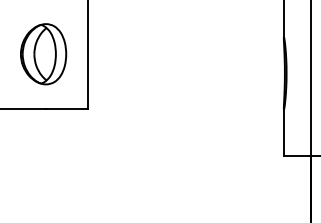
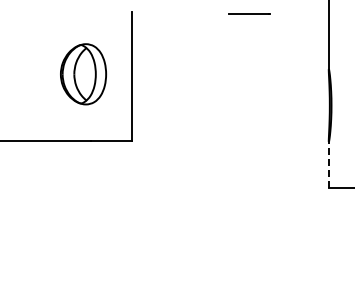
part: (43, 54) -> (83, 74), moved
line: (283, 131) -> (328, 163), solid -> dashed

